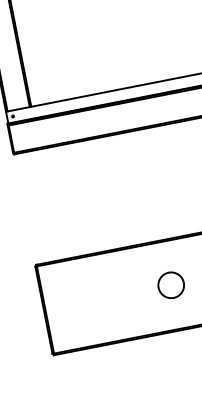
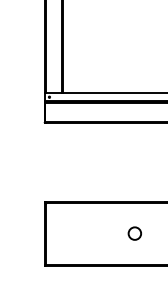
circle: (170, 285) -> (134, 233), size x0.7

